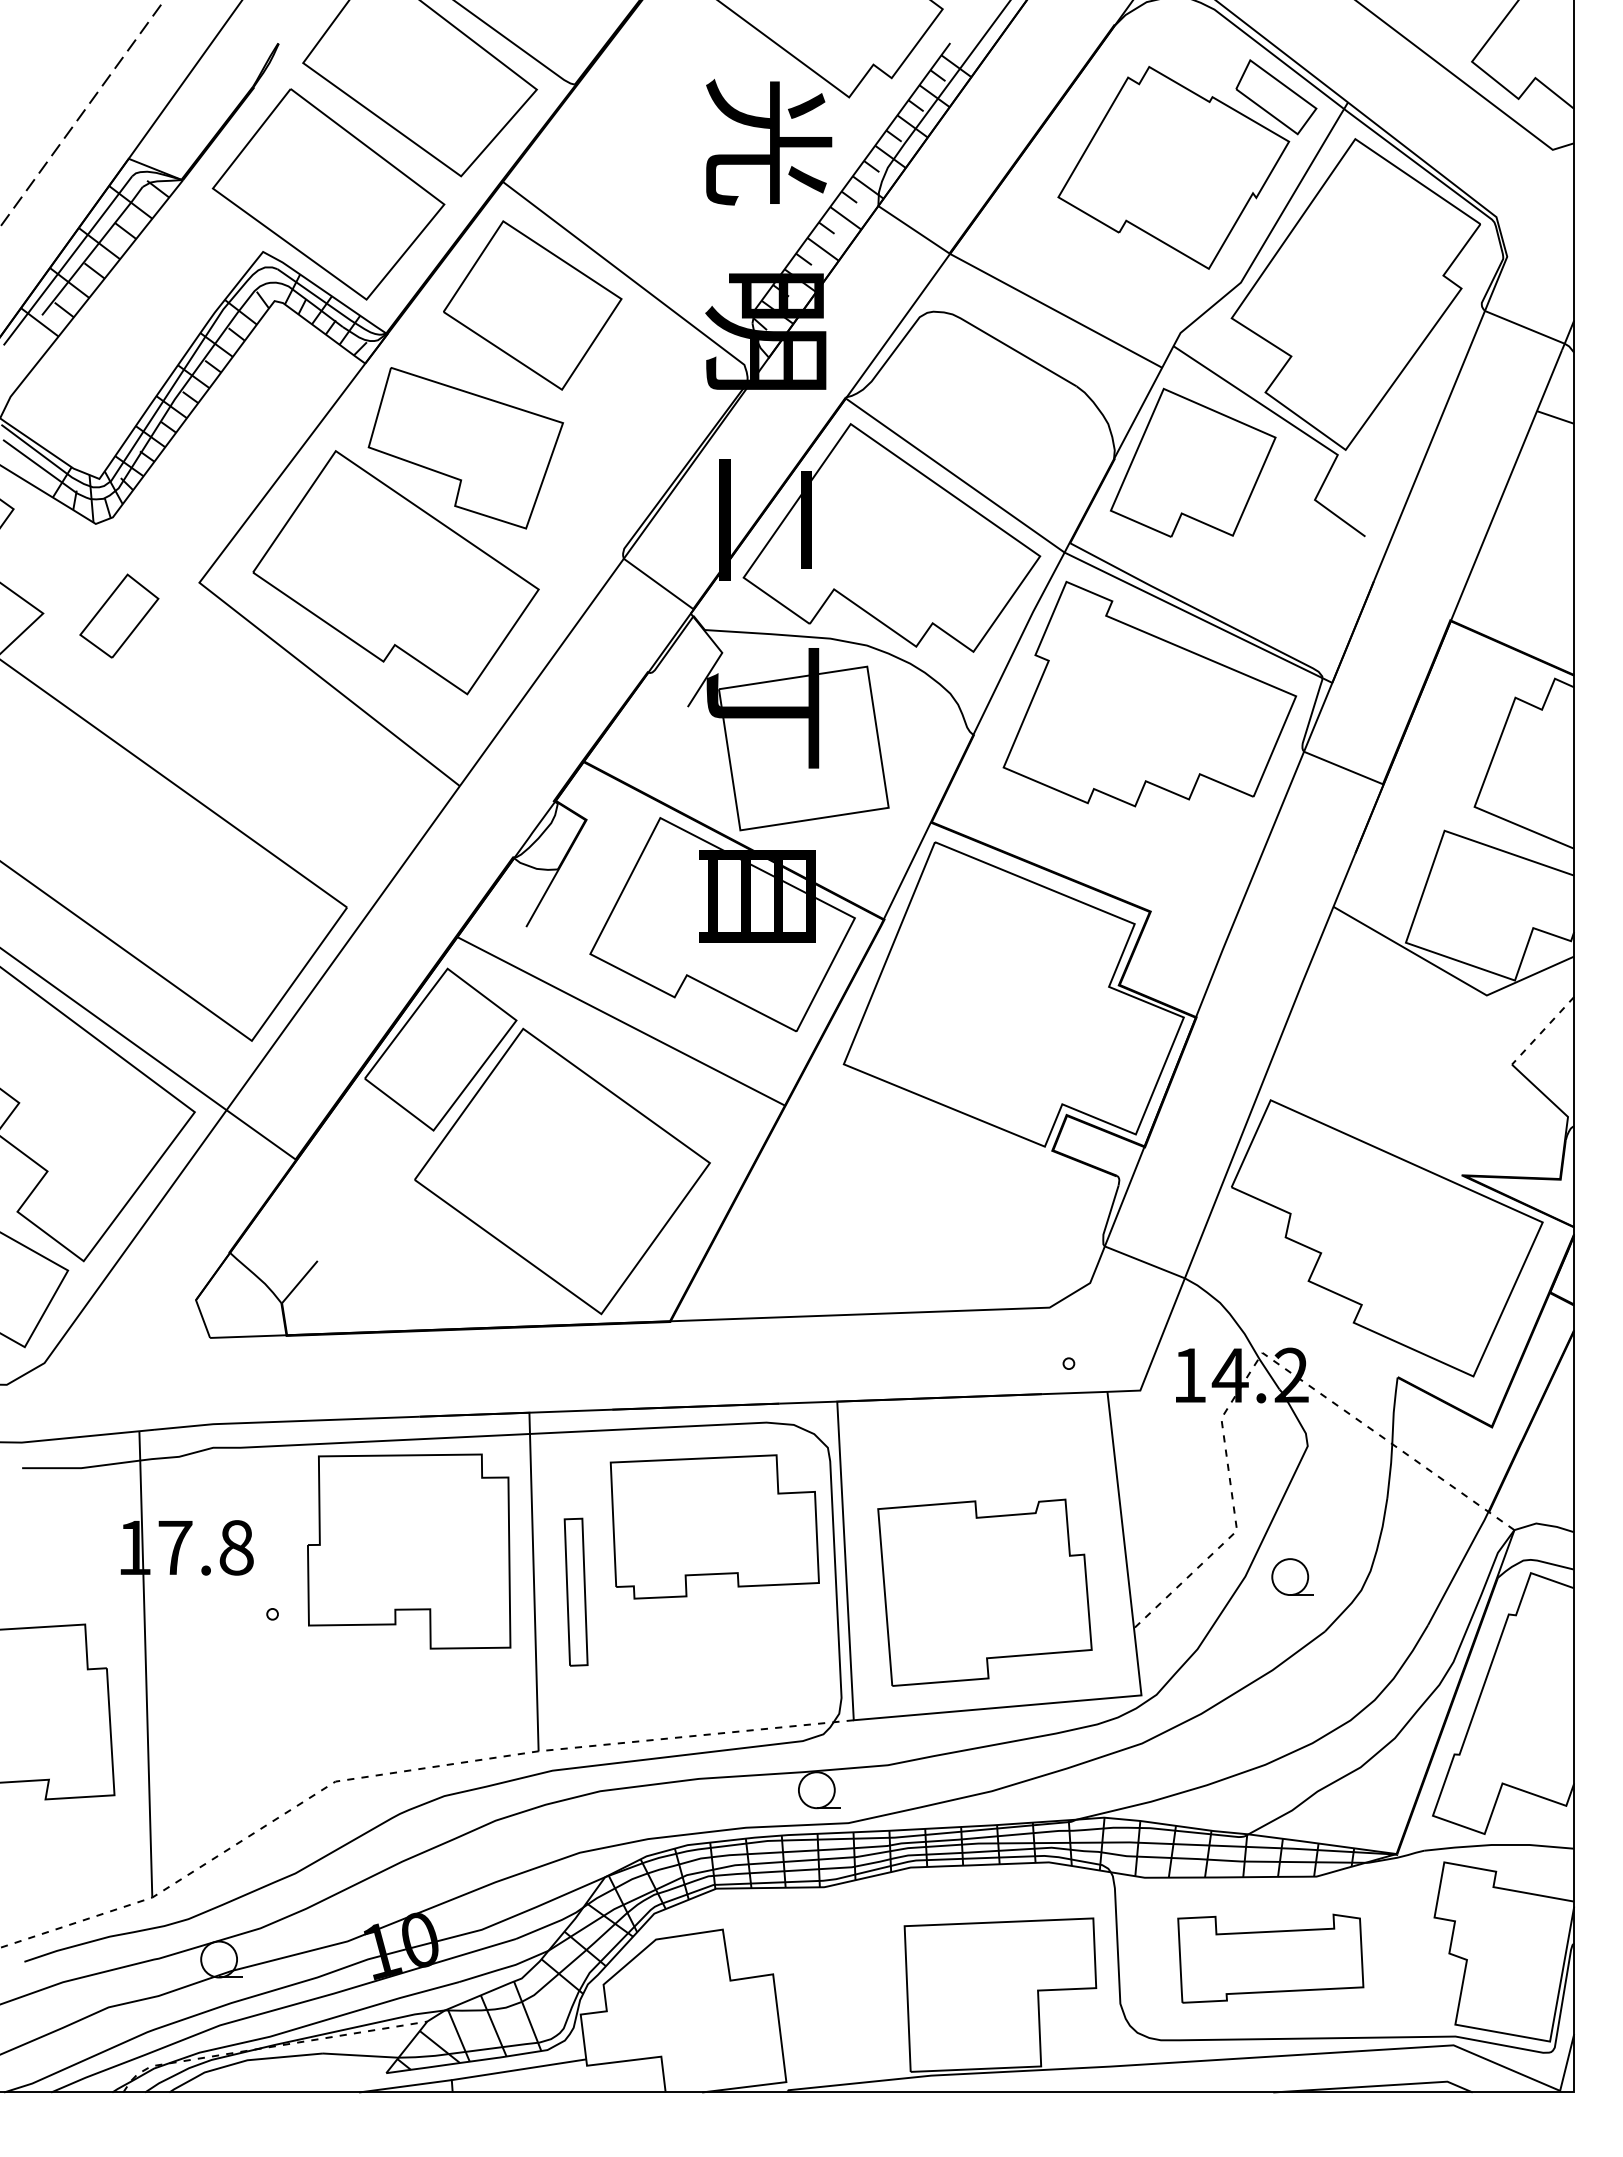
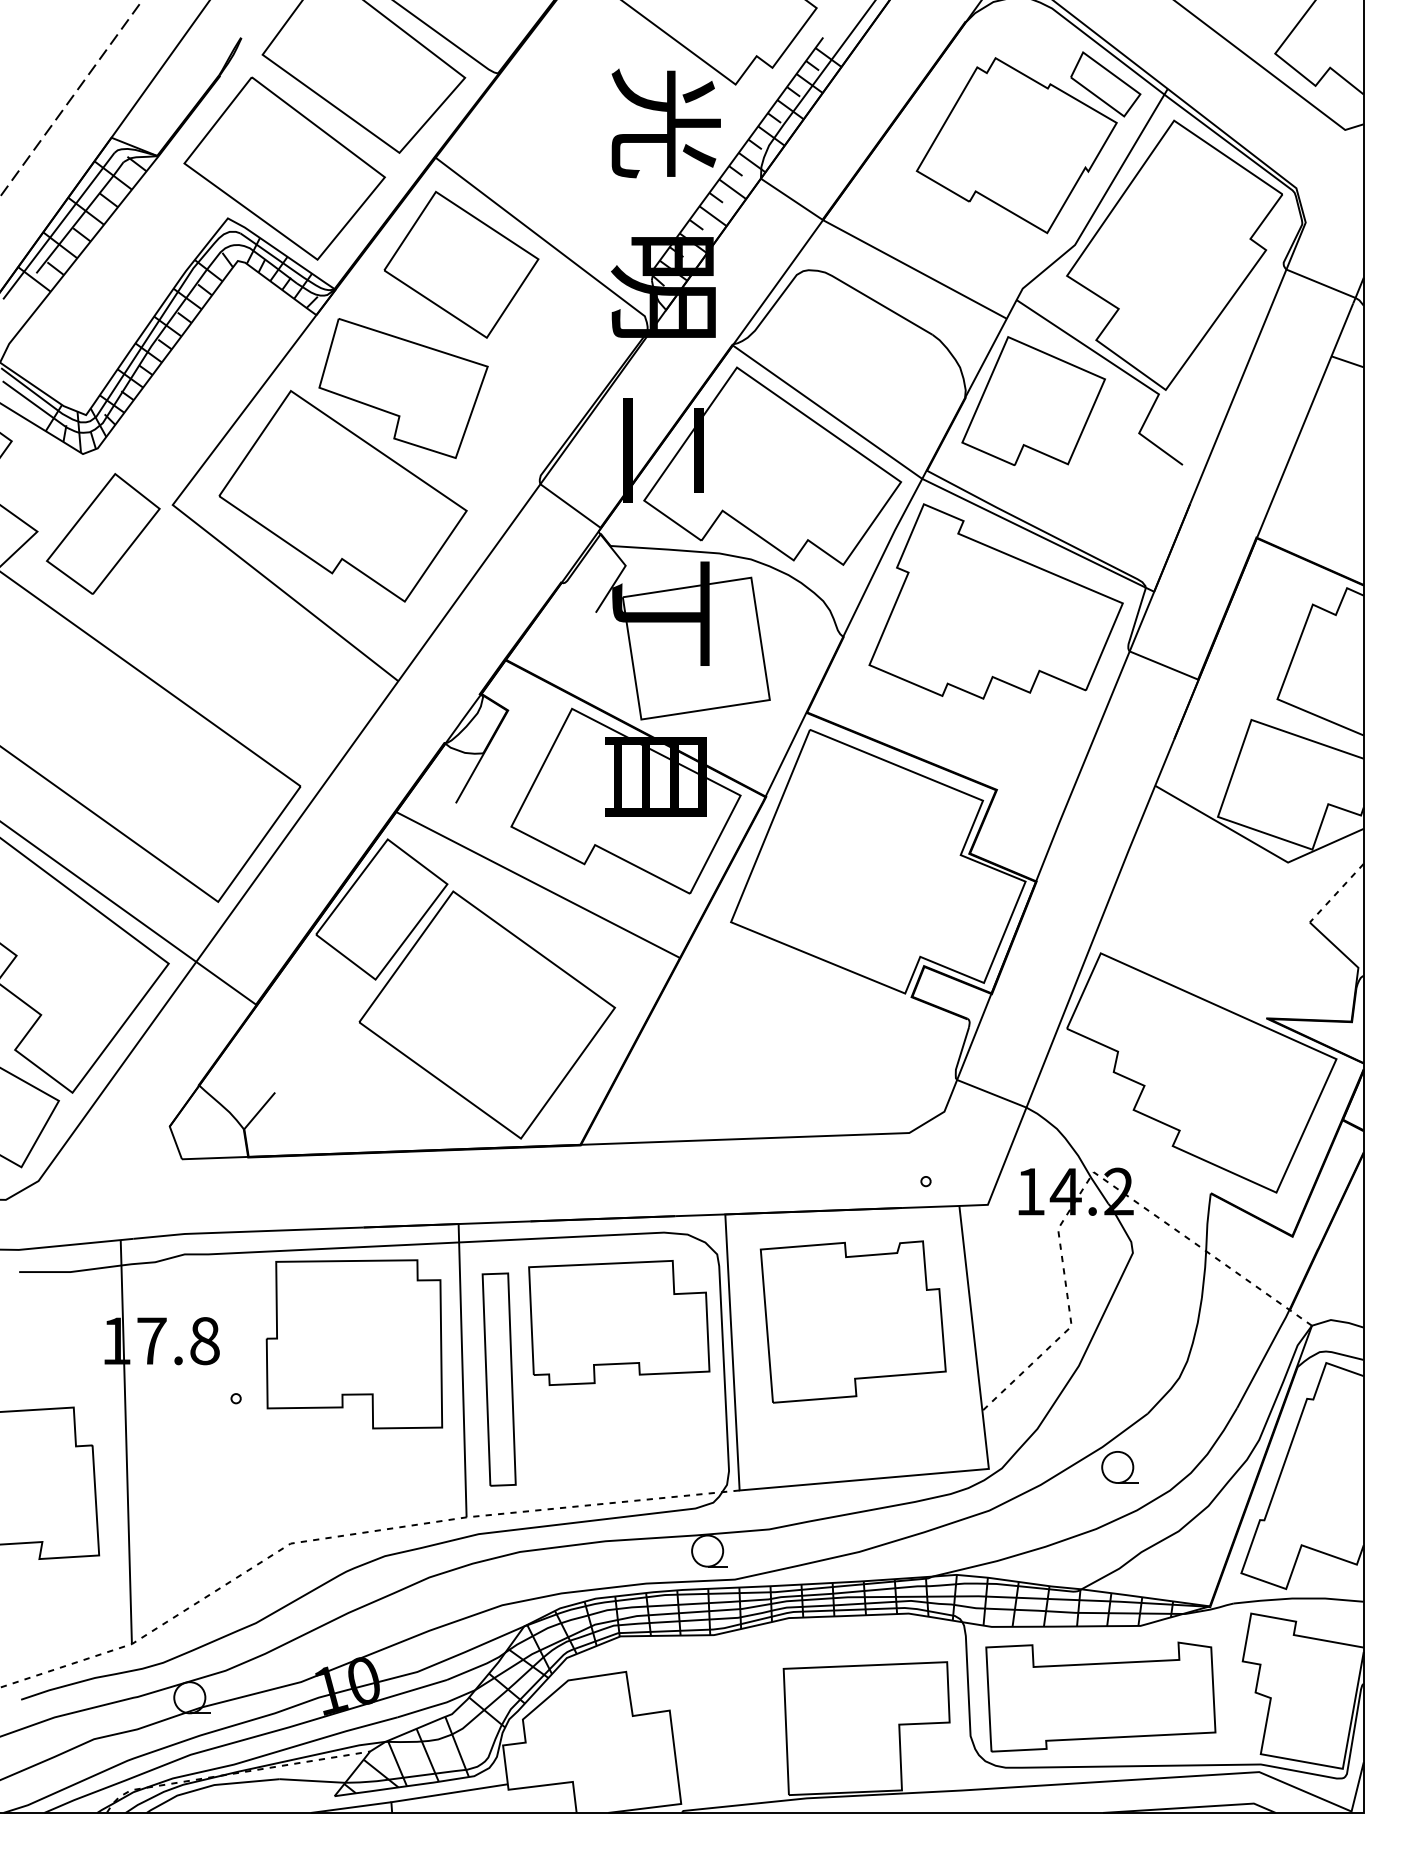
part: (119, 615) -> (103, 533), size x1.67
part: (1292, 1577) -> (1119, 1467), moved
part: (575, 1592) -> (498, 1379), size x1.67
part: (984, 1592) -> (852, 1321), moved
part: (1270, 1958) -> (1100, 1696), size x1.43

